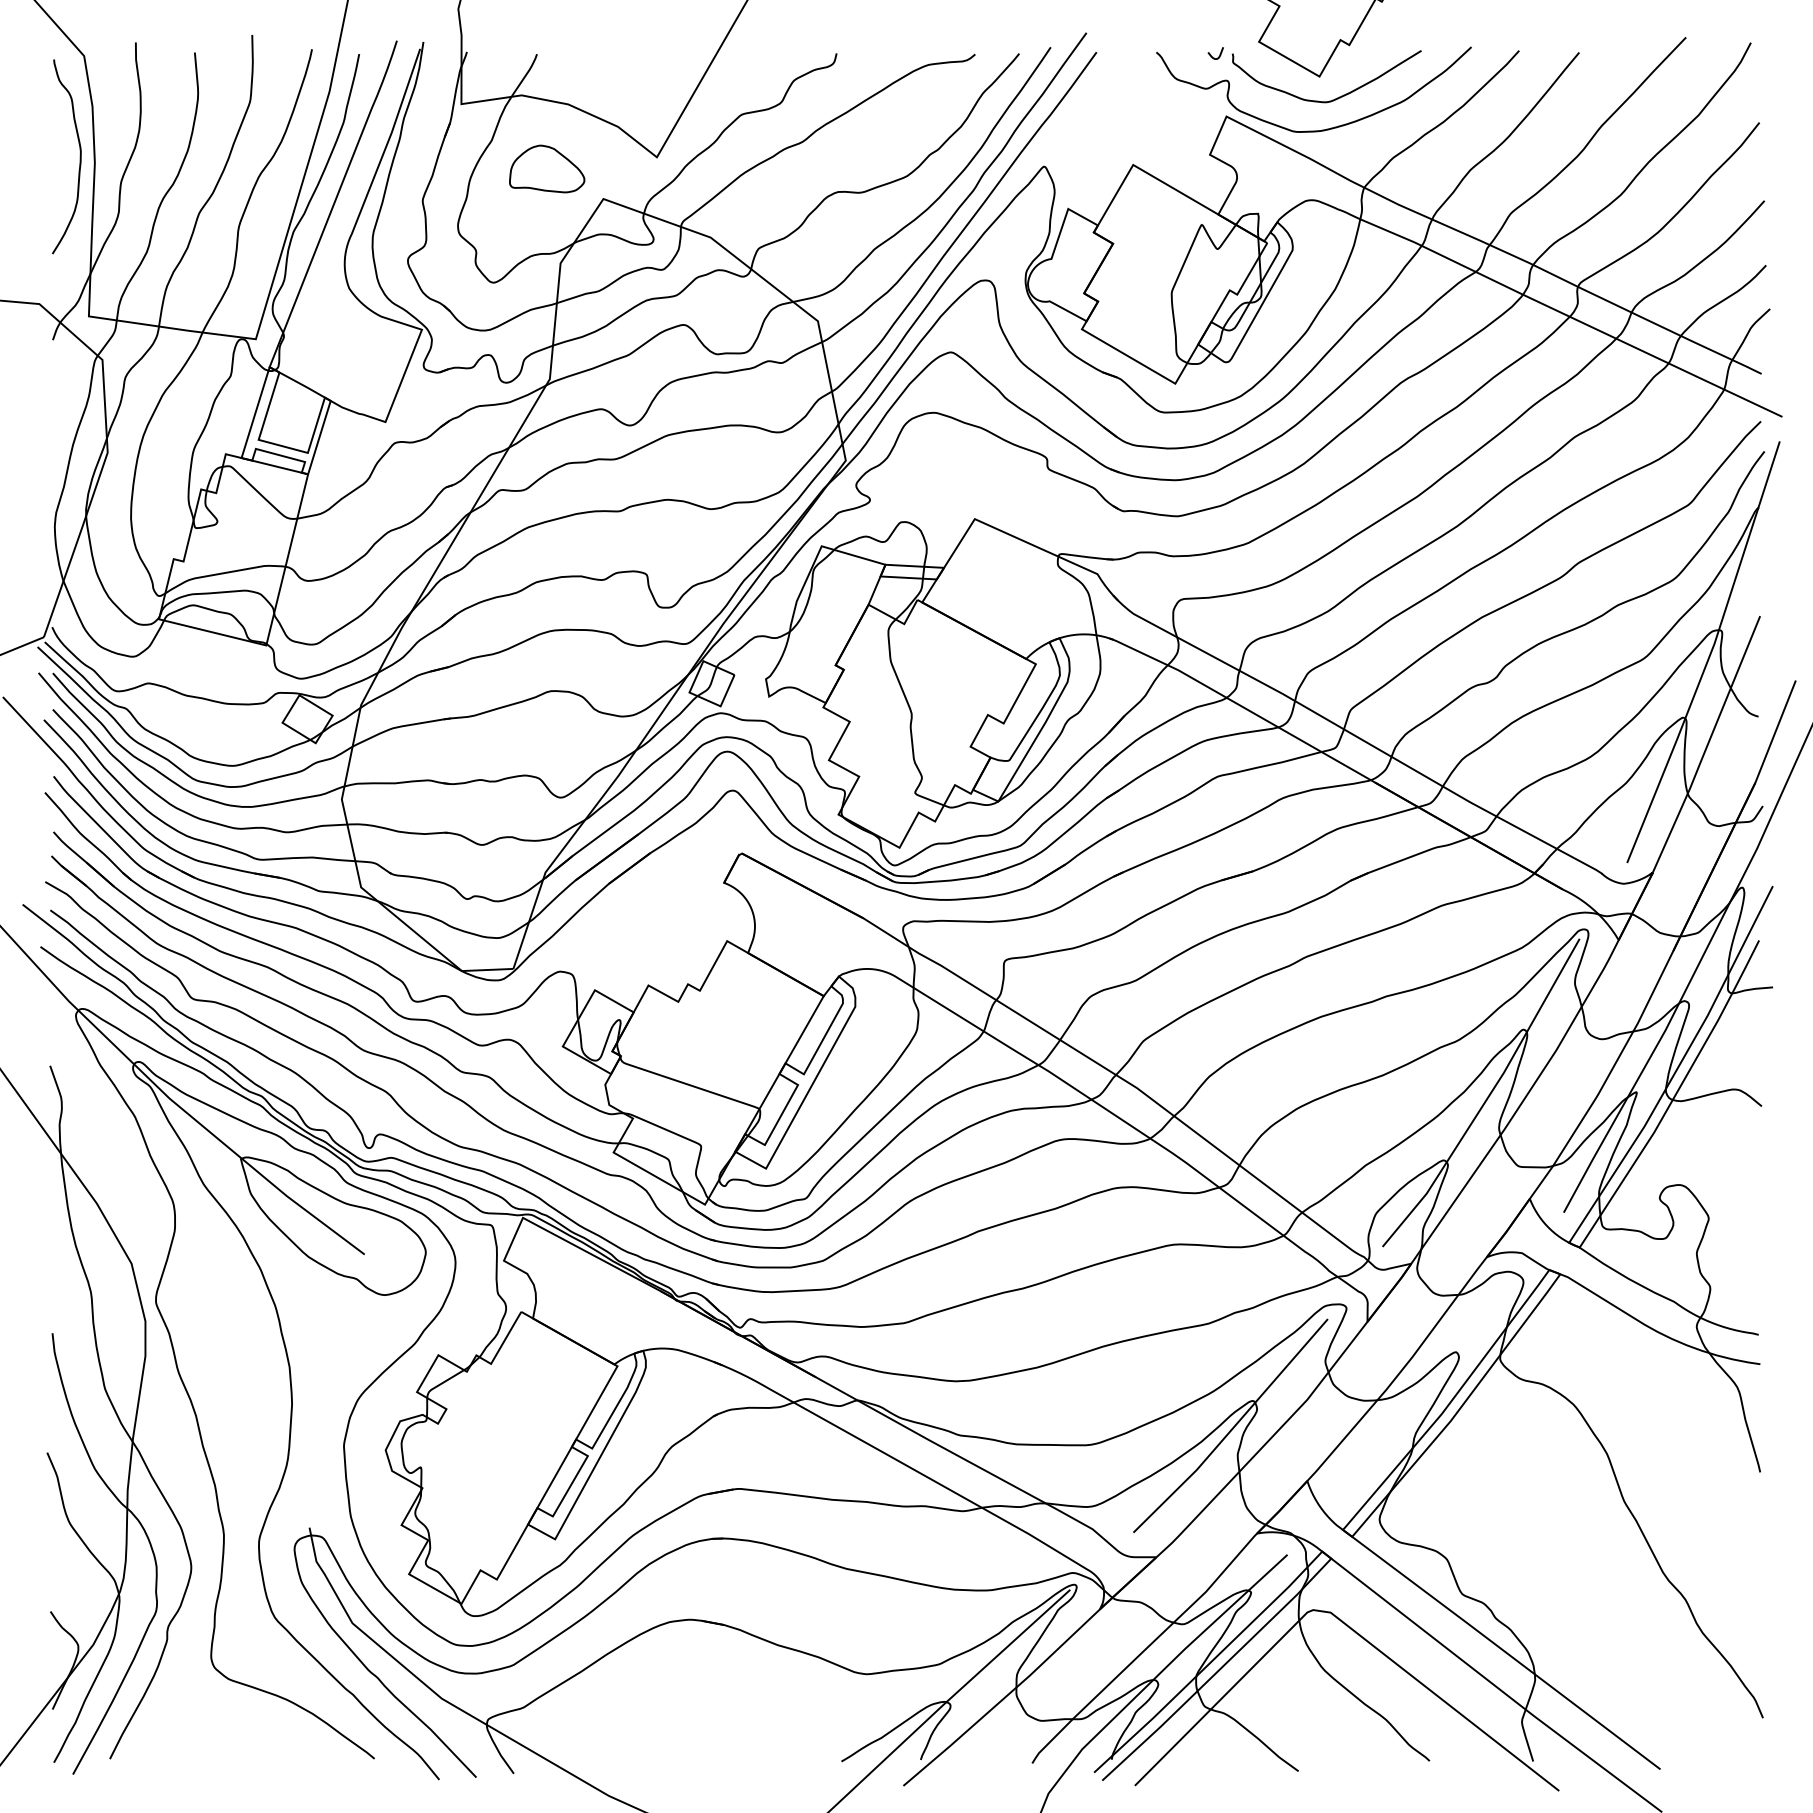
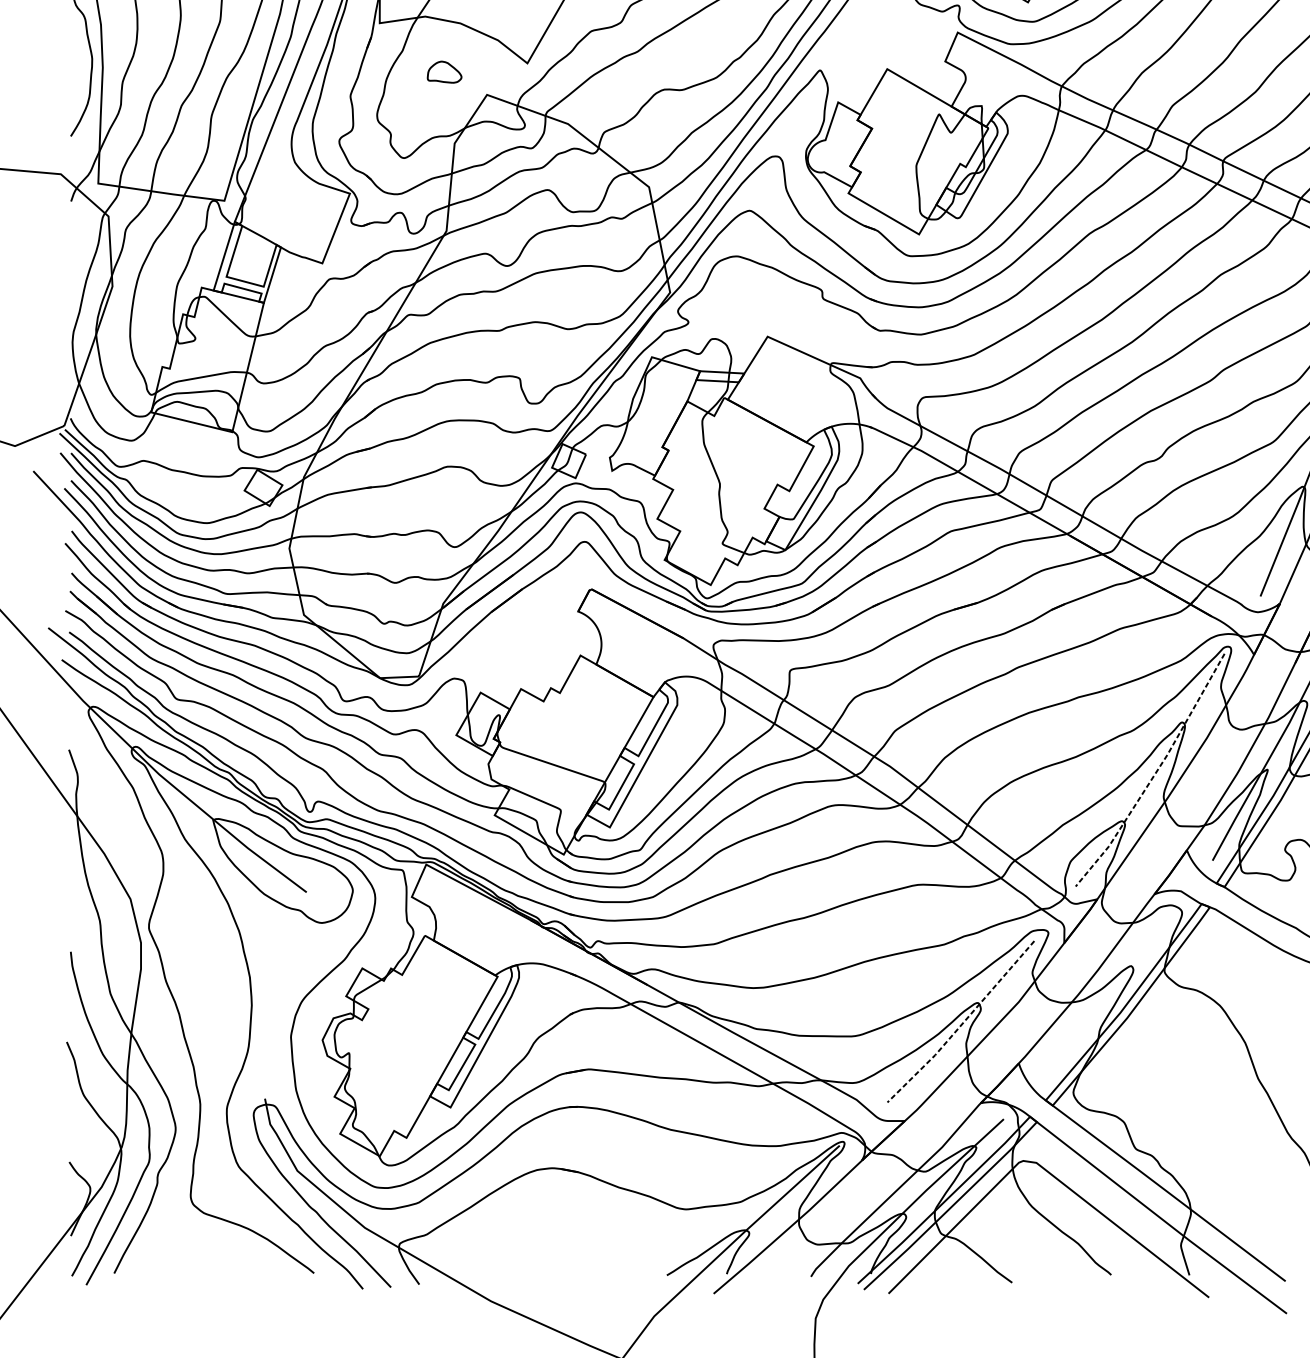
part: (547, 168) -> (444, 71), size x0.6
line: (1487, 1097) -> (1154, 773), solid -> dashed
line: (1232, 1428) -> (962, 1023), solid -> dashed

